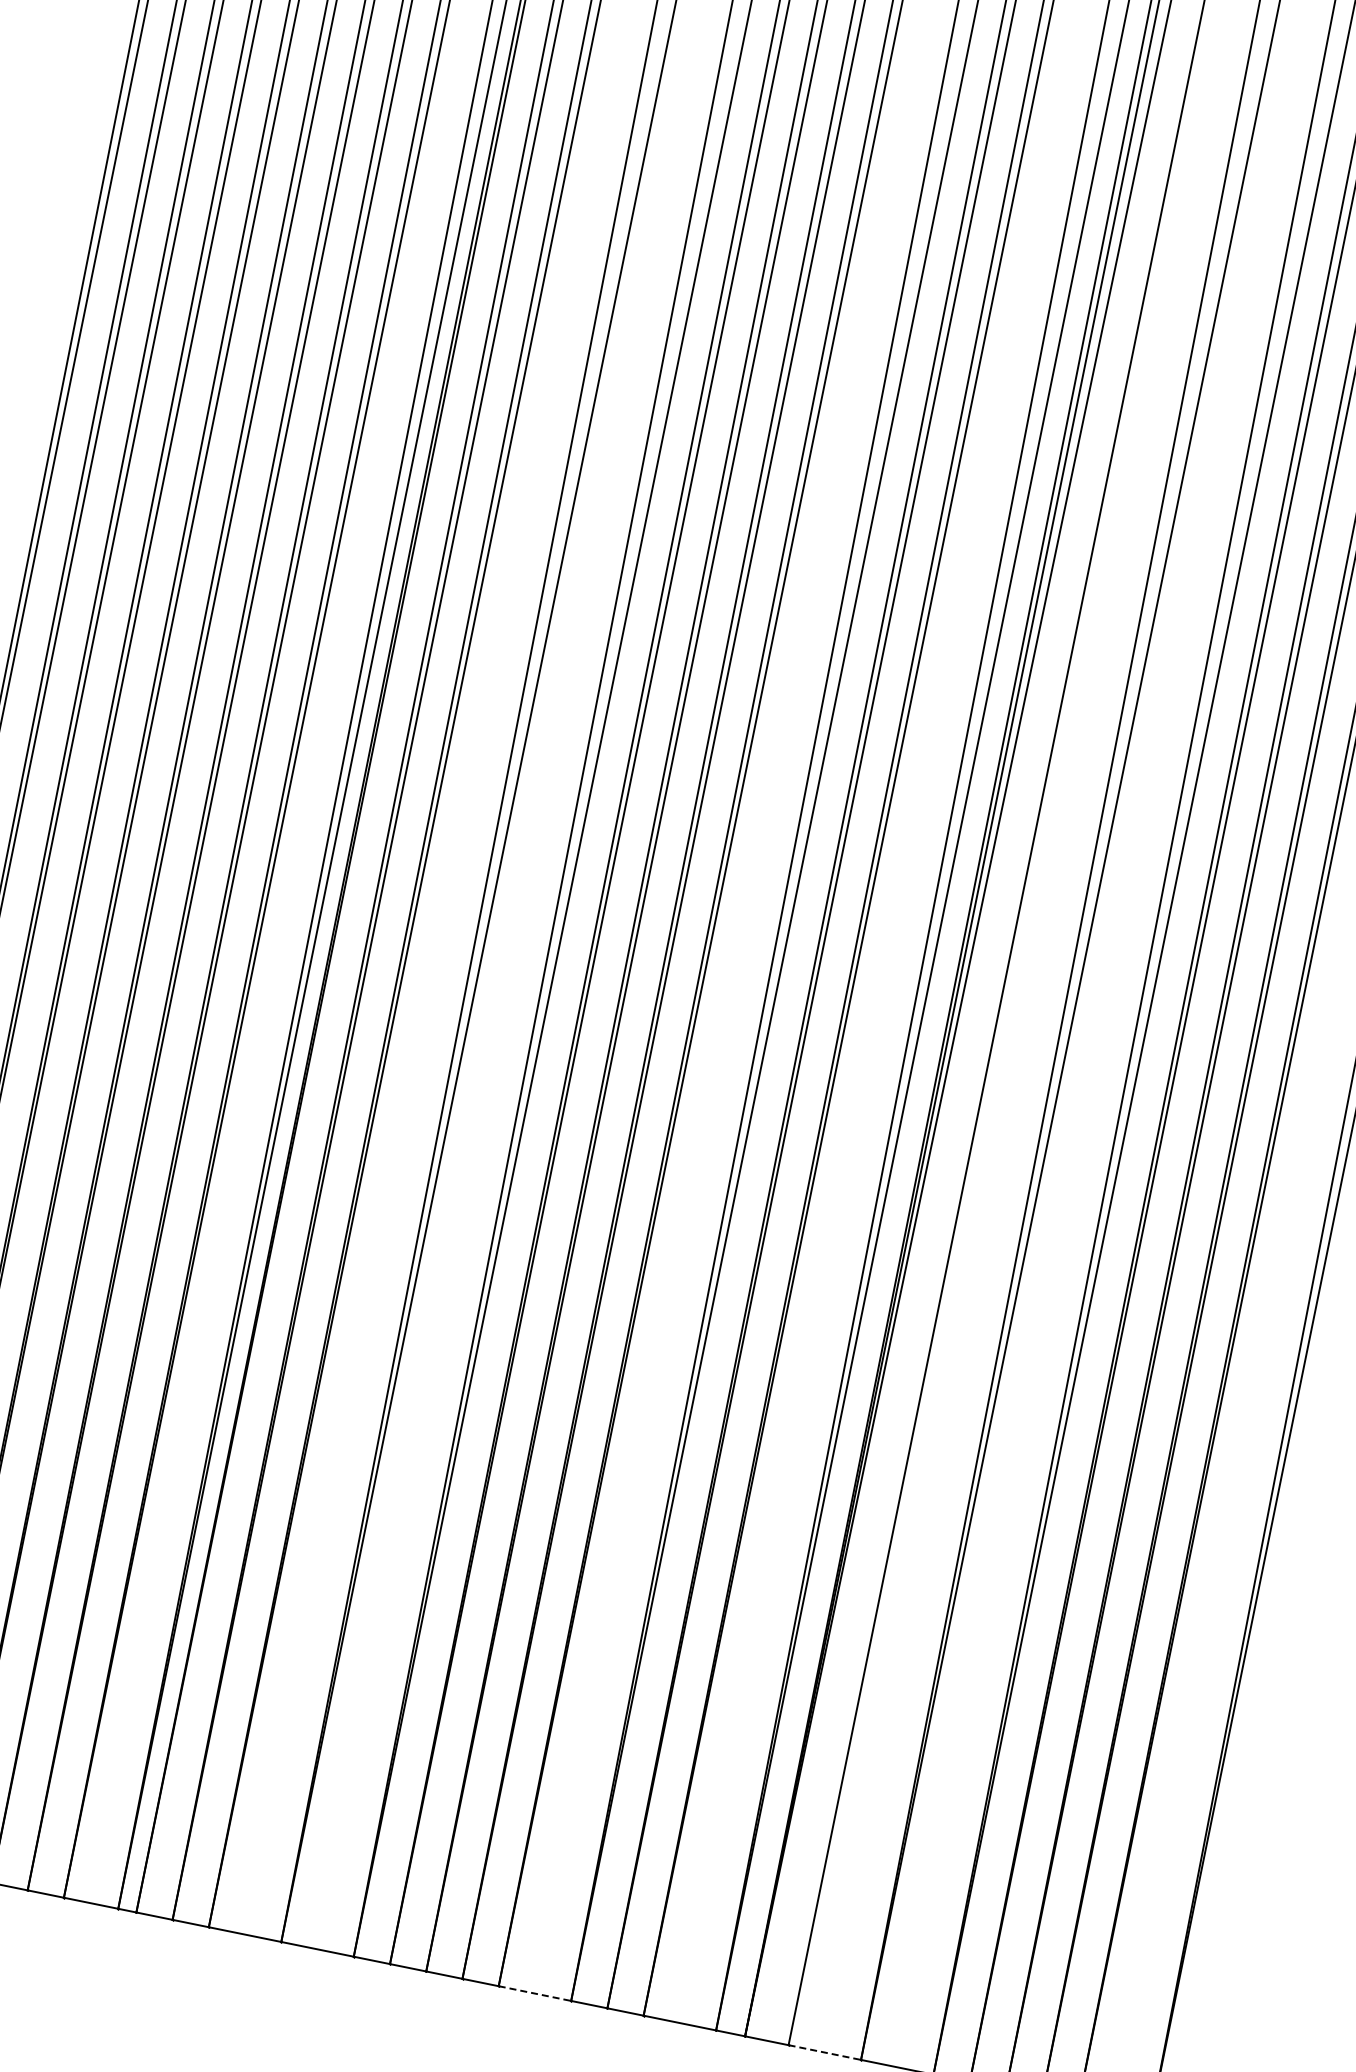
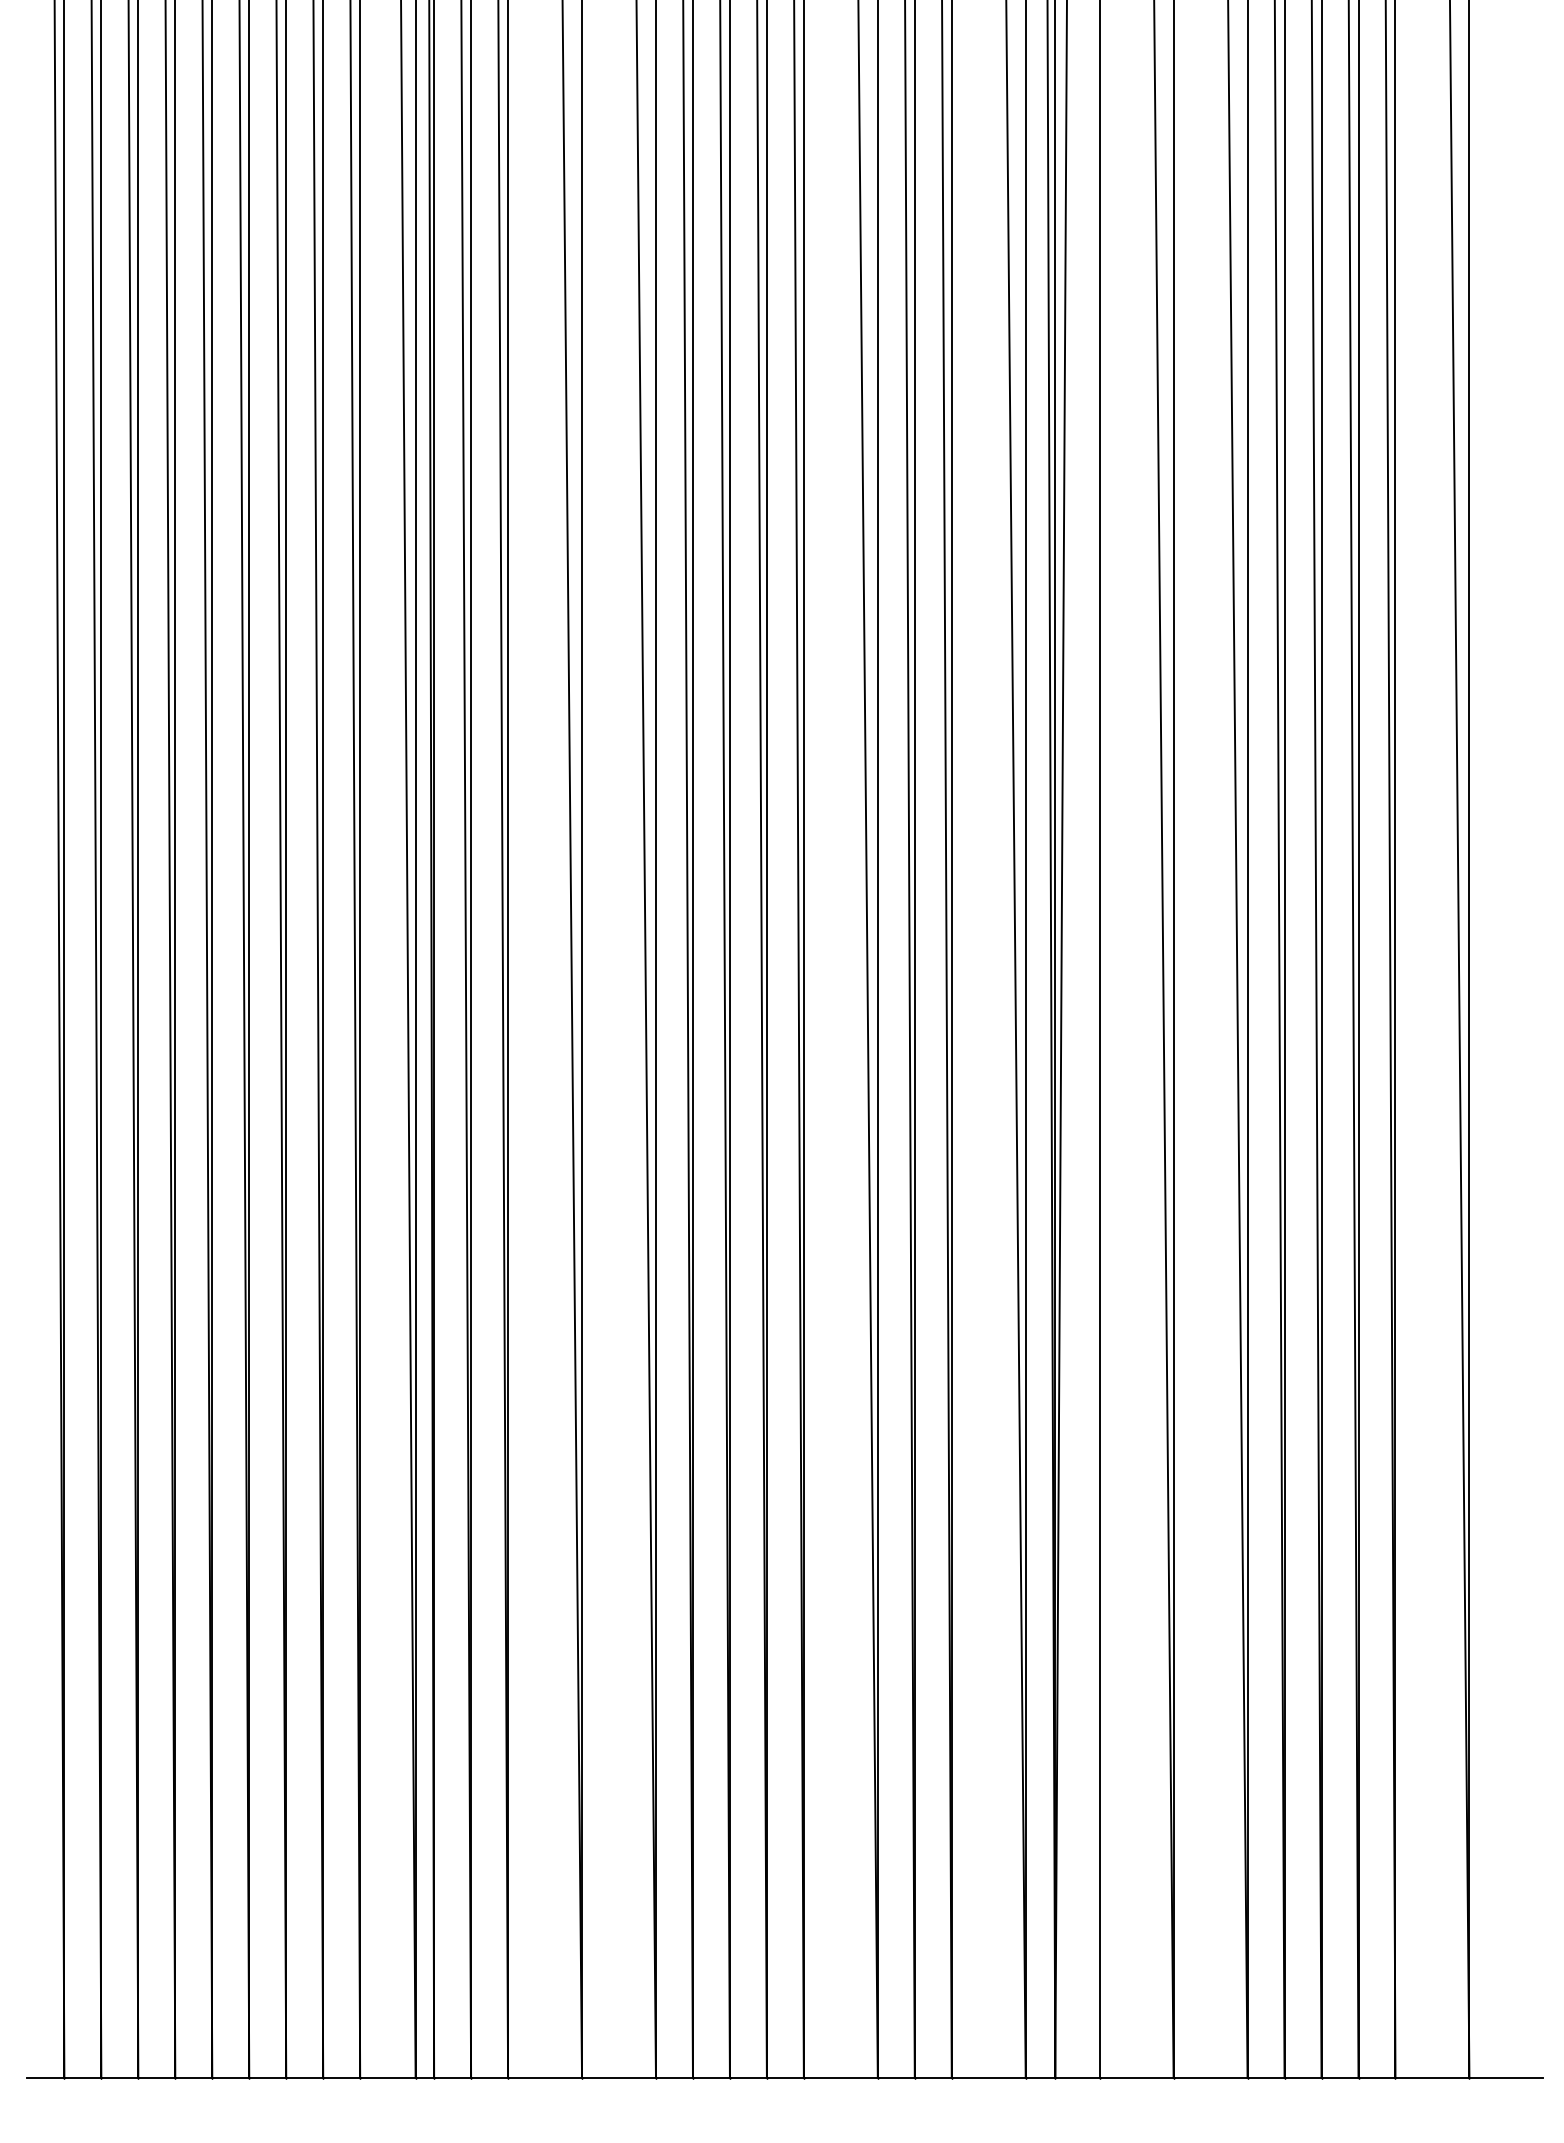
line: (534, 1993) -> (840, 2078), dashed -> solid
line: (824, 2052) -> (1136, 2078), dashed -> solid

